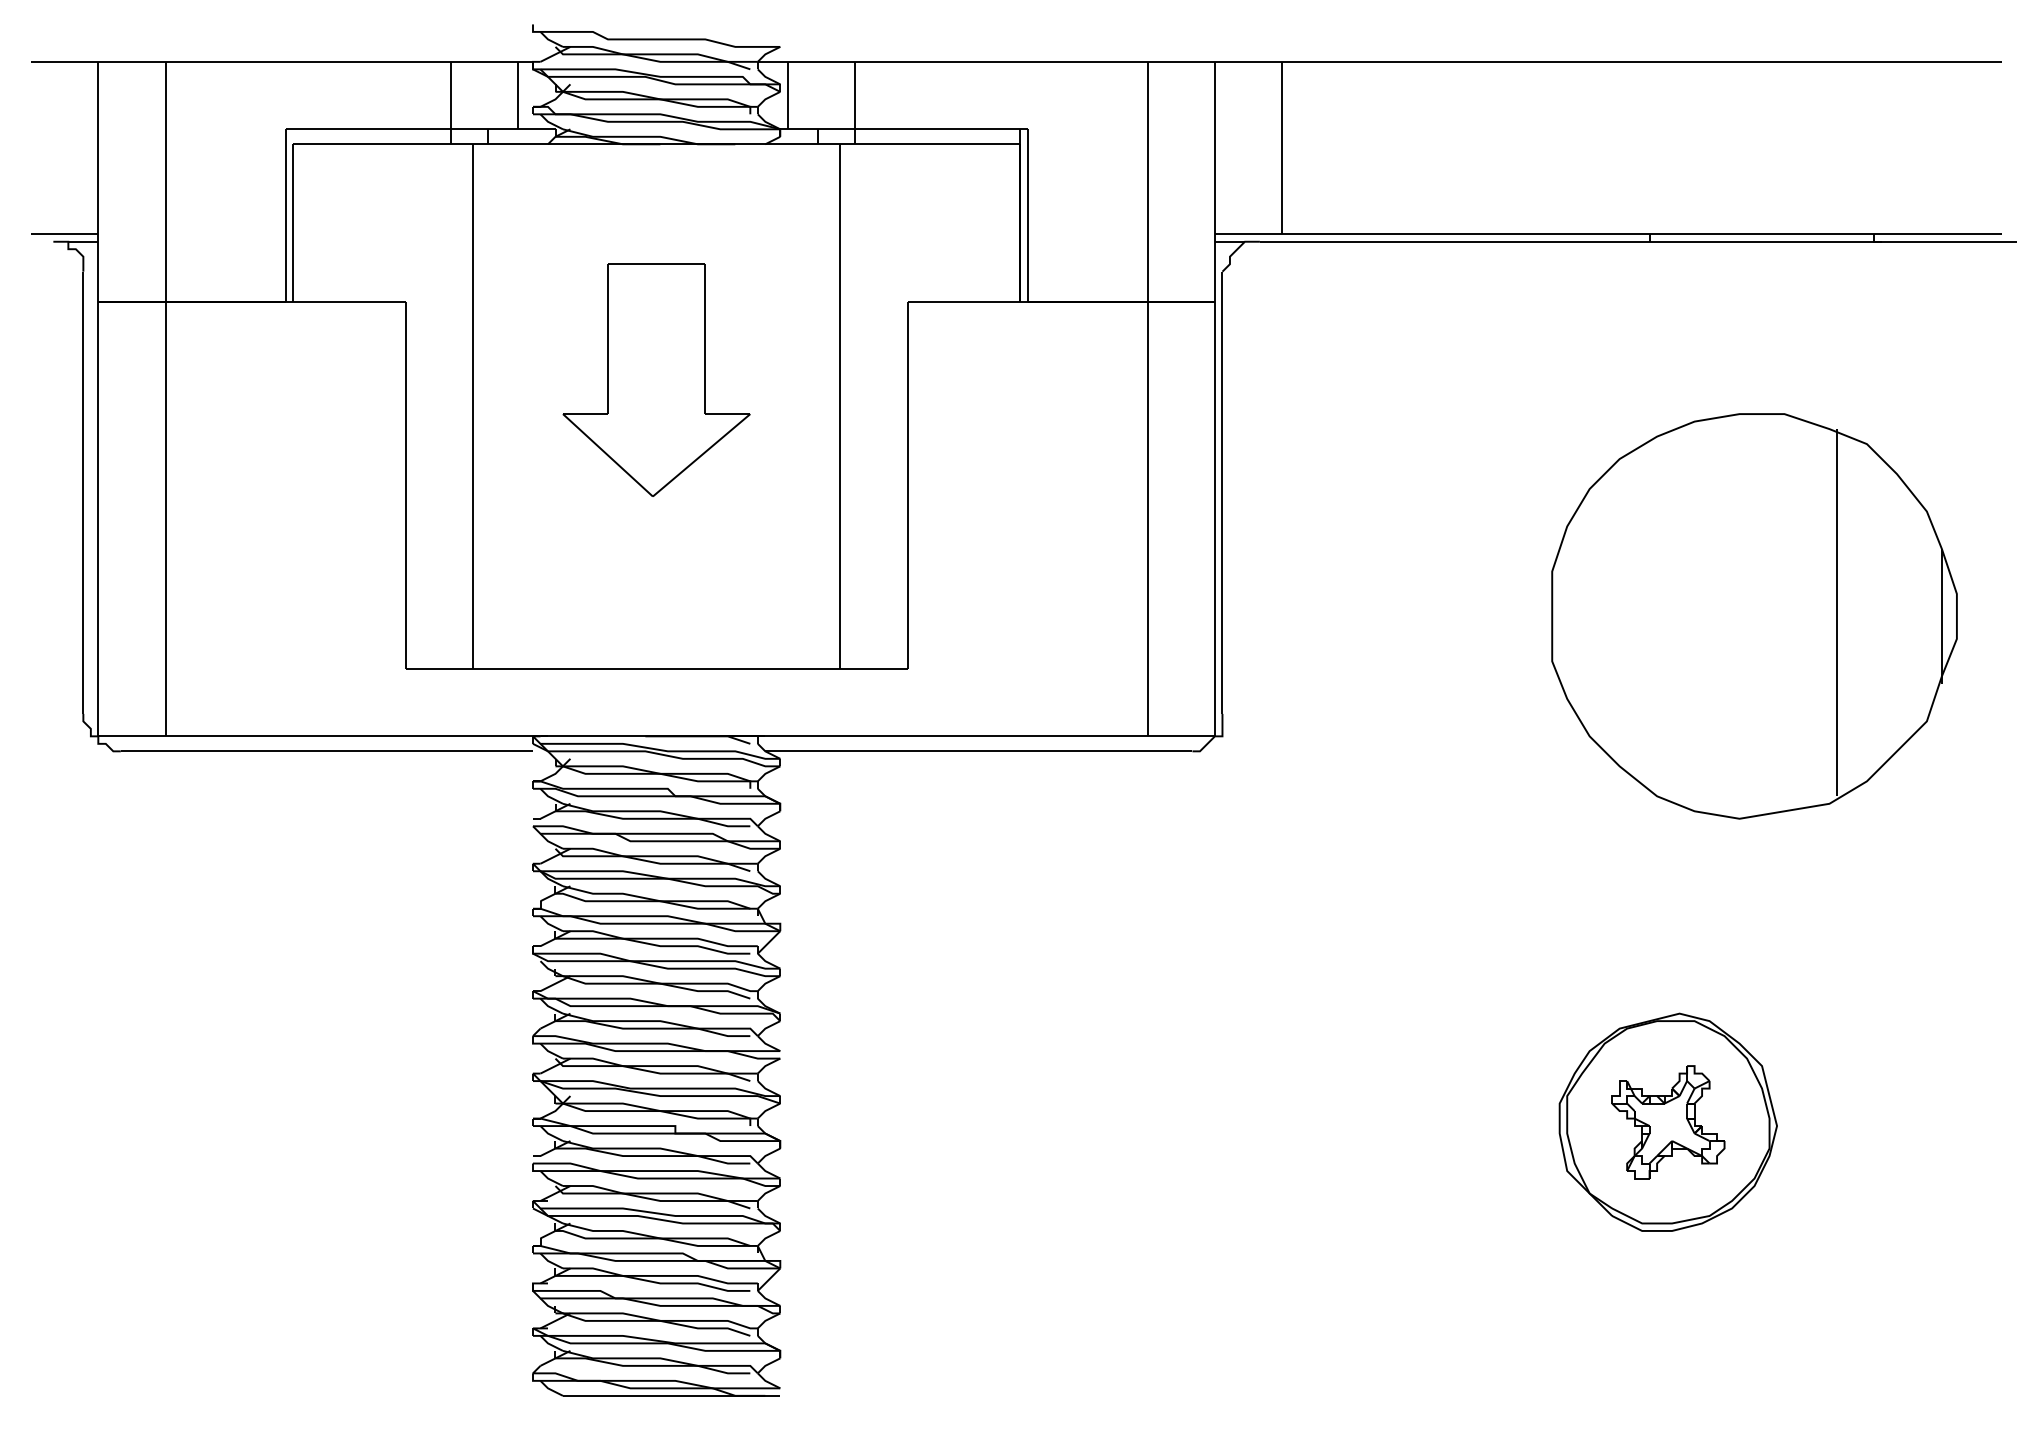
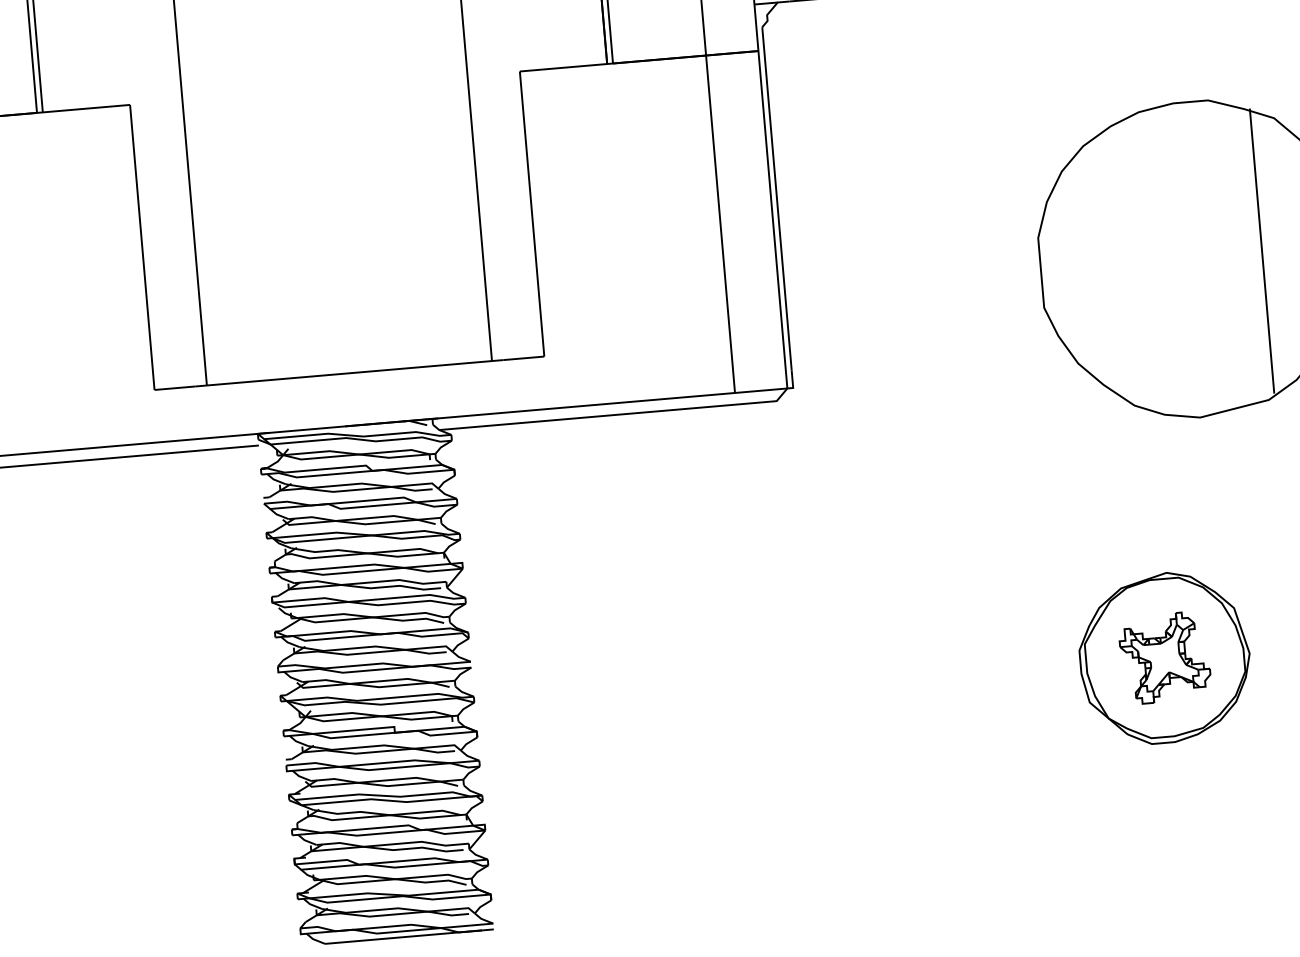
part: (656, 379) -> (330, 148), removed

